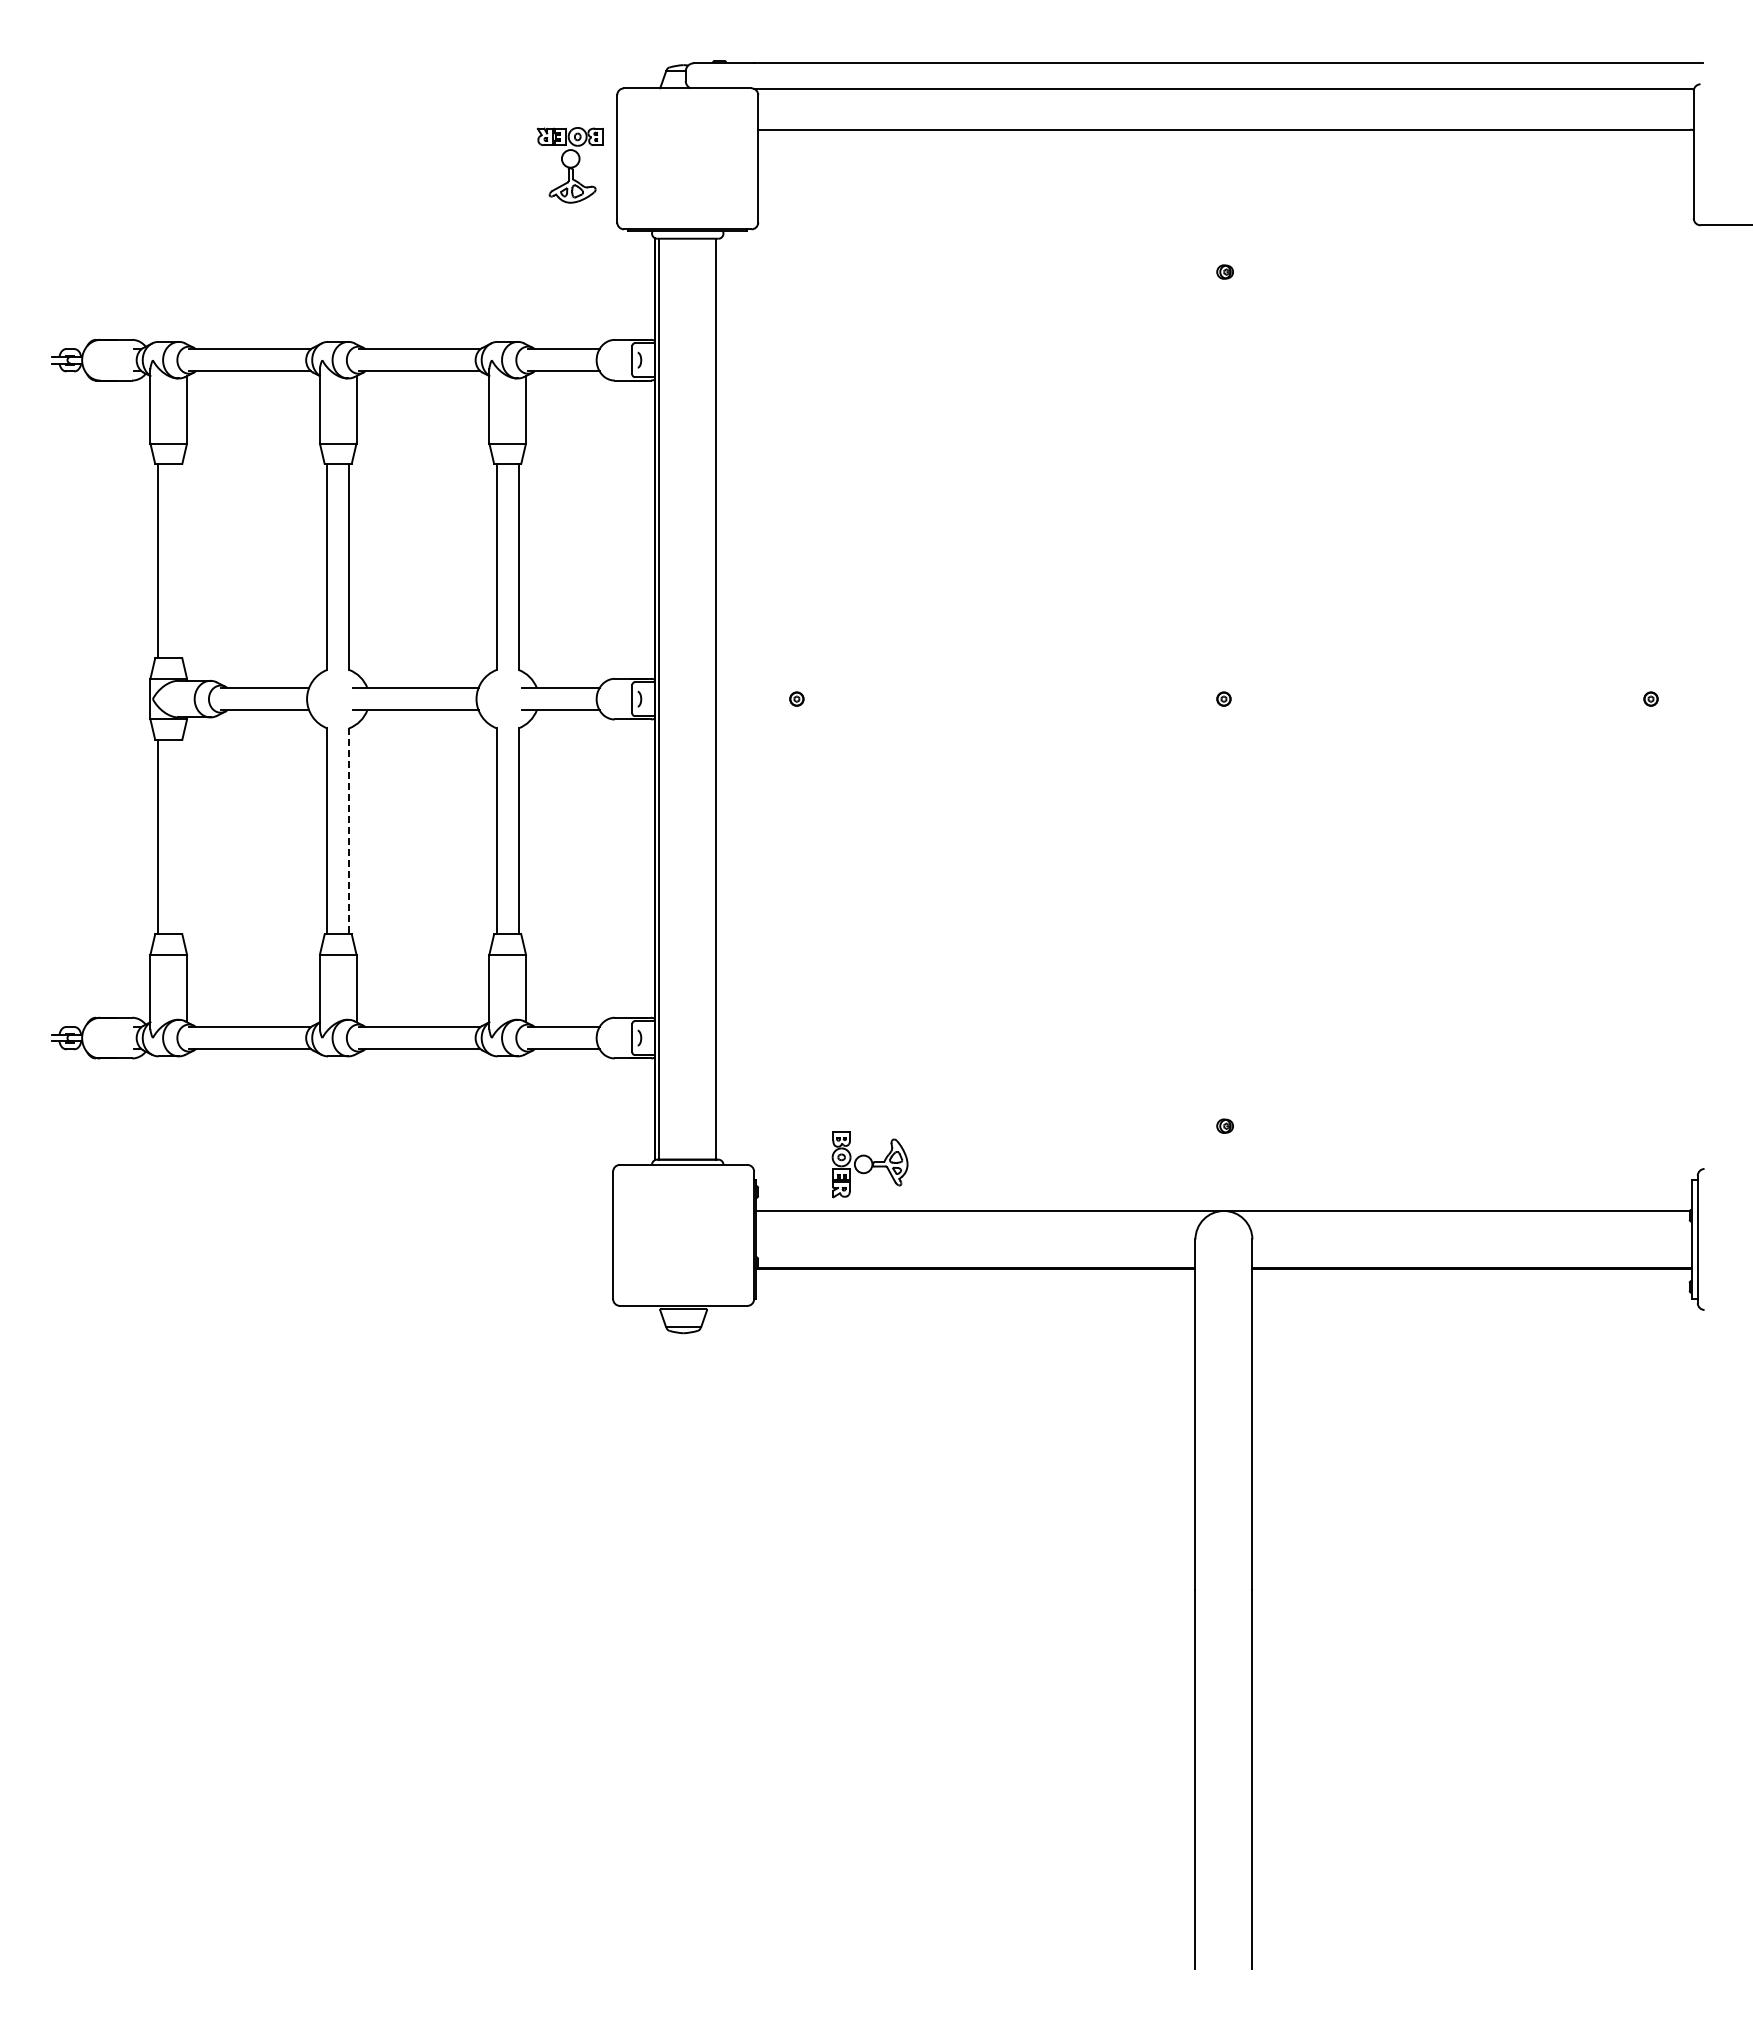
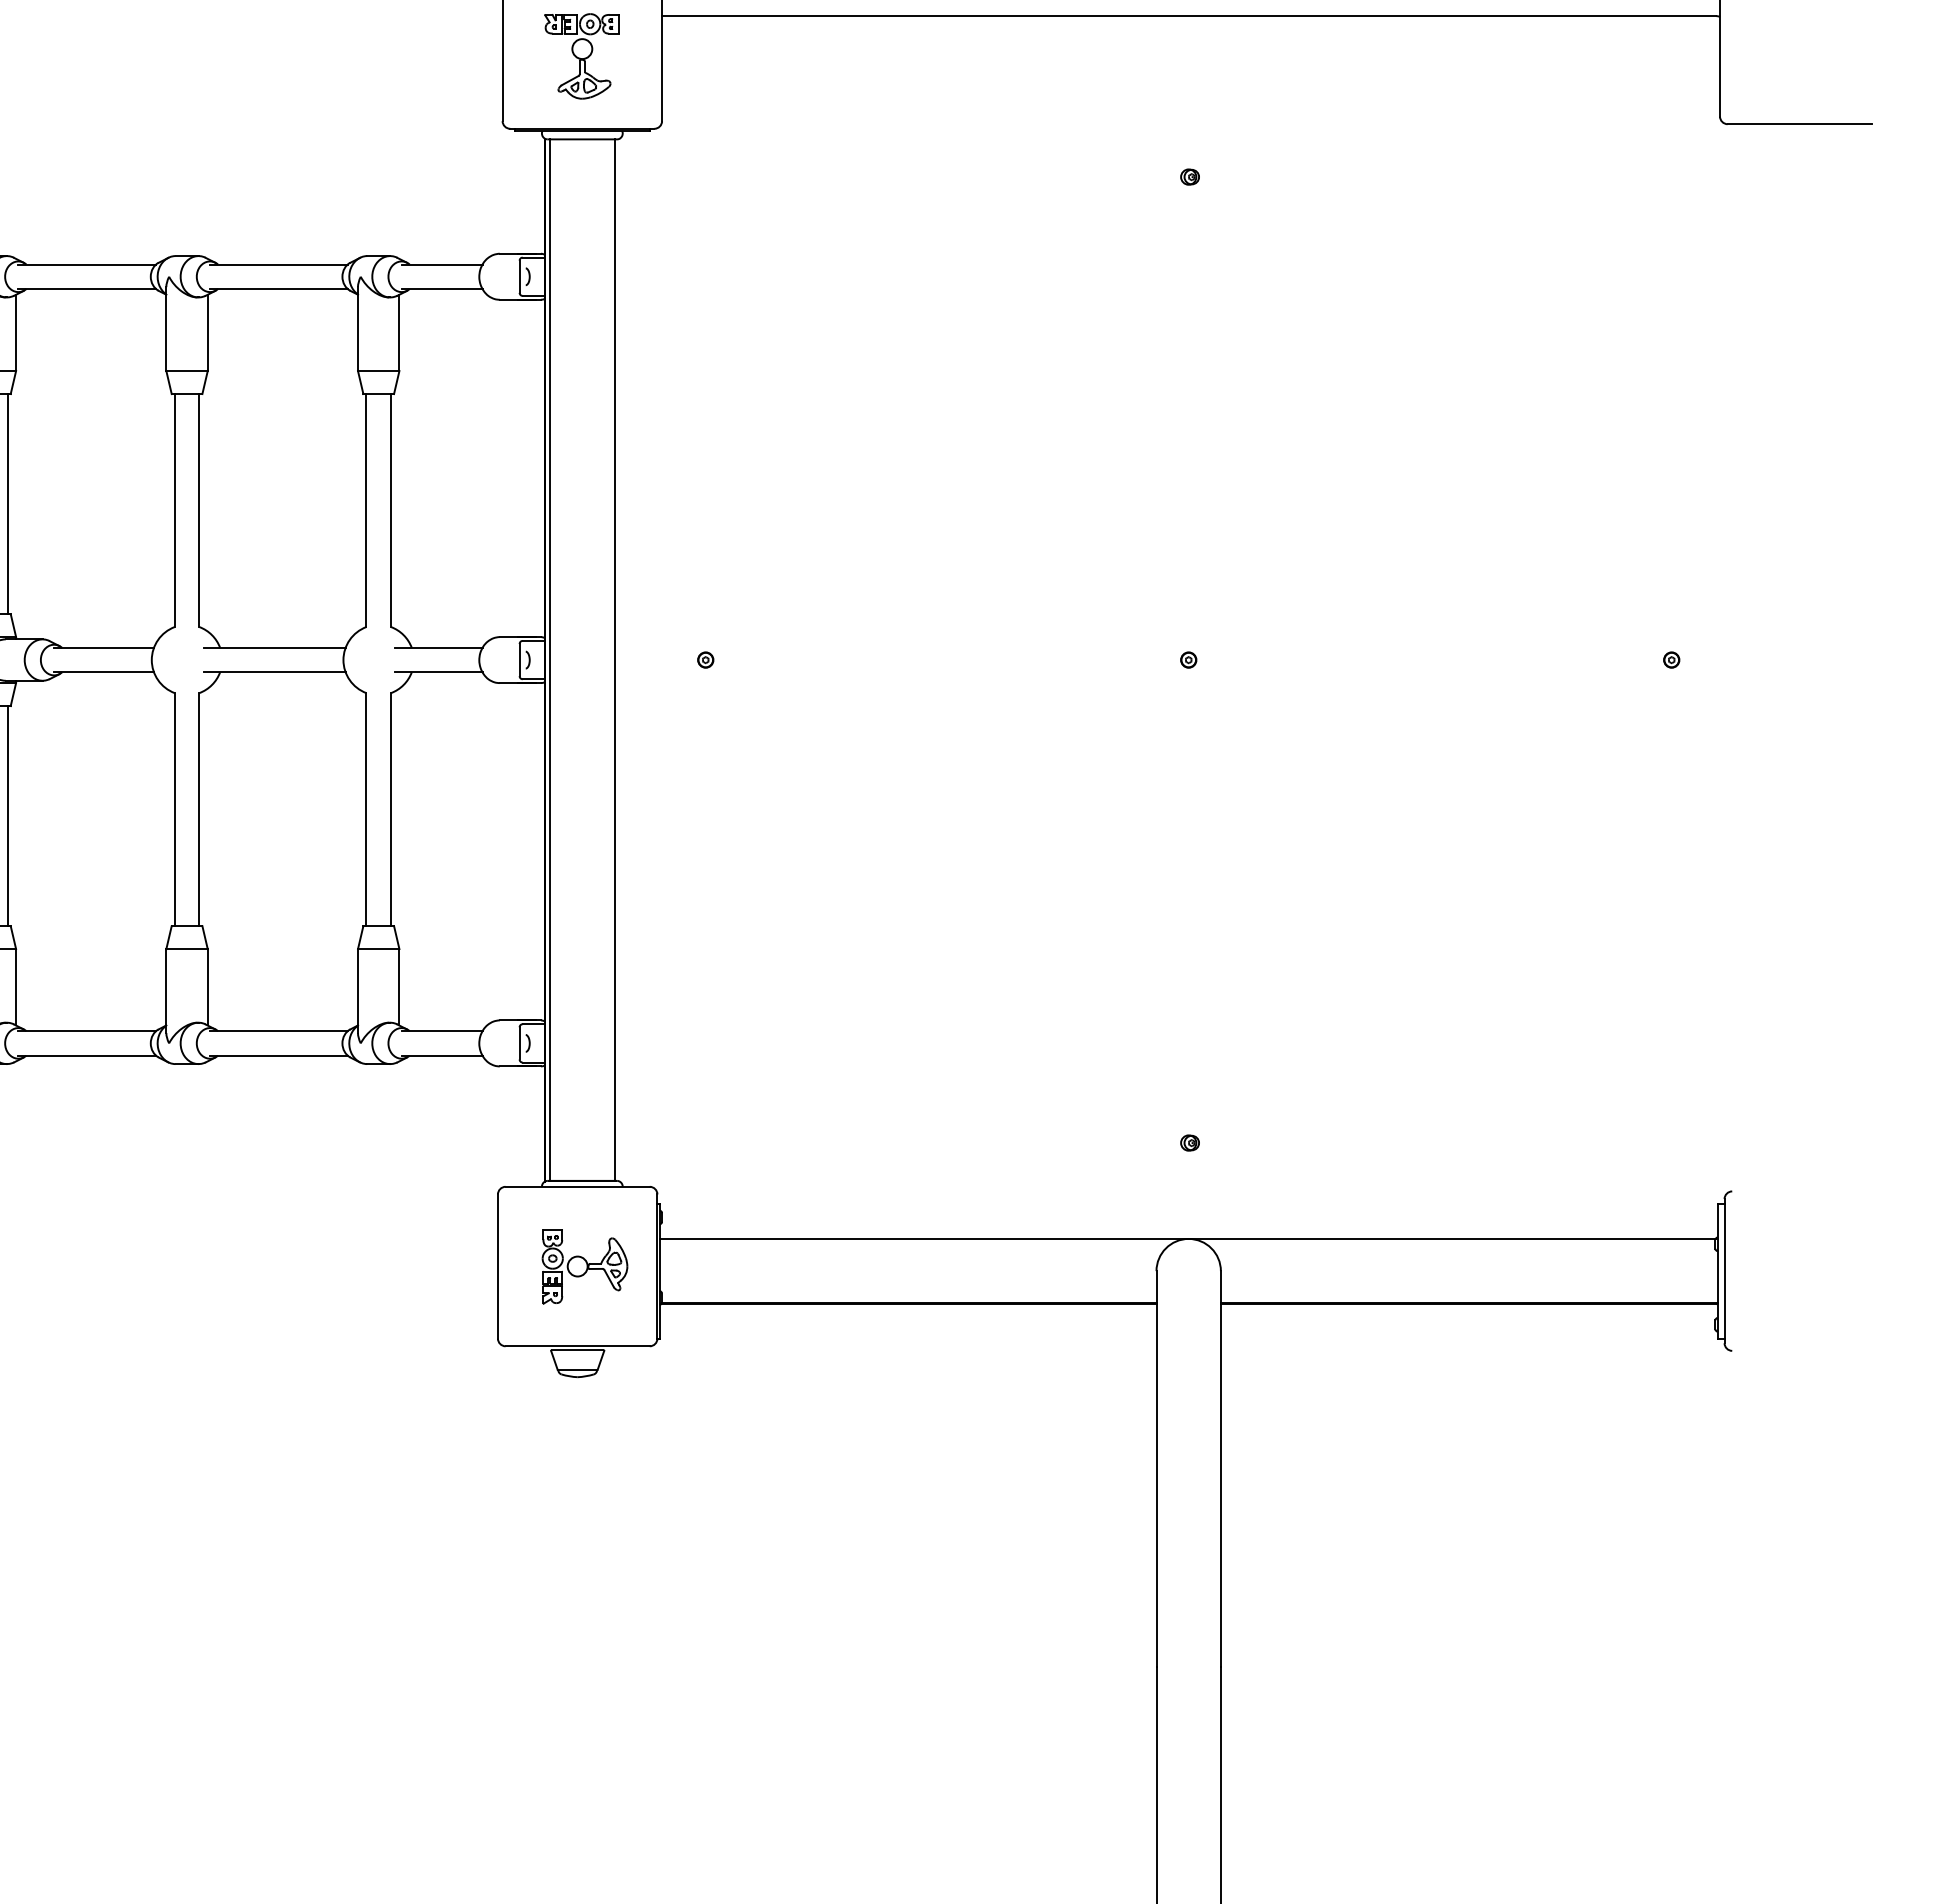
part: (569, 165) -> (580, 56), moved
line: (179, 560) -> (7, 503), added
line: (349, 831) -> (199, 809), dashed -> solid
line: (179, 836) -> (7, 815), added
part: (869, 1164) -> (584, 1266), moved

